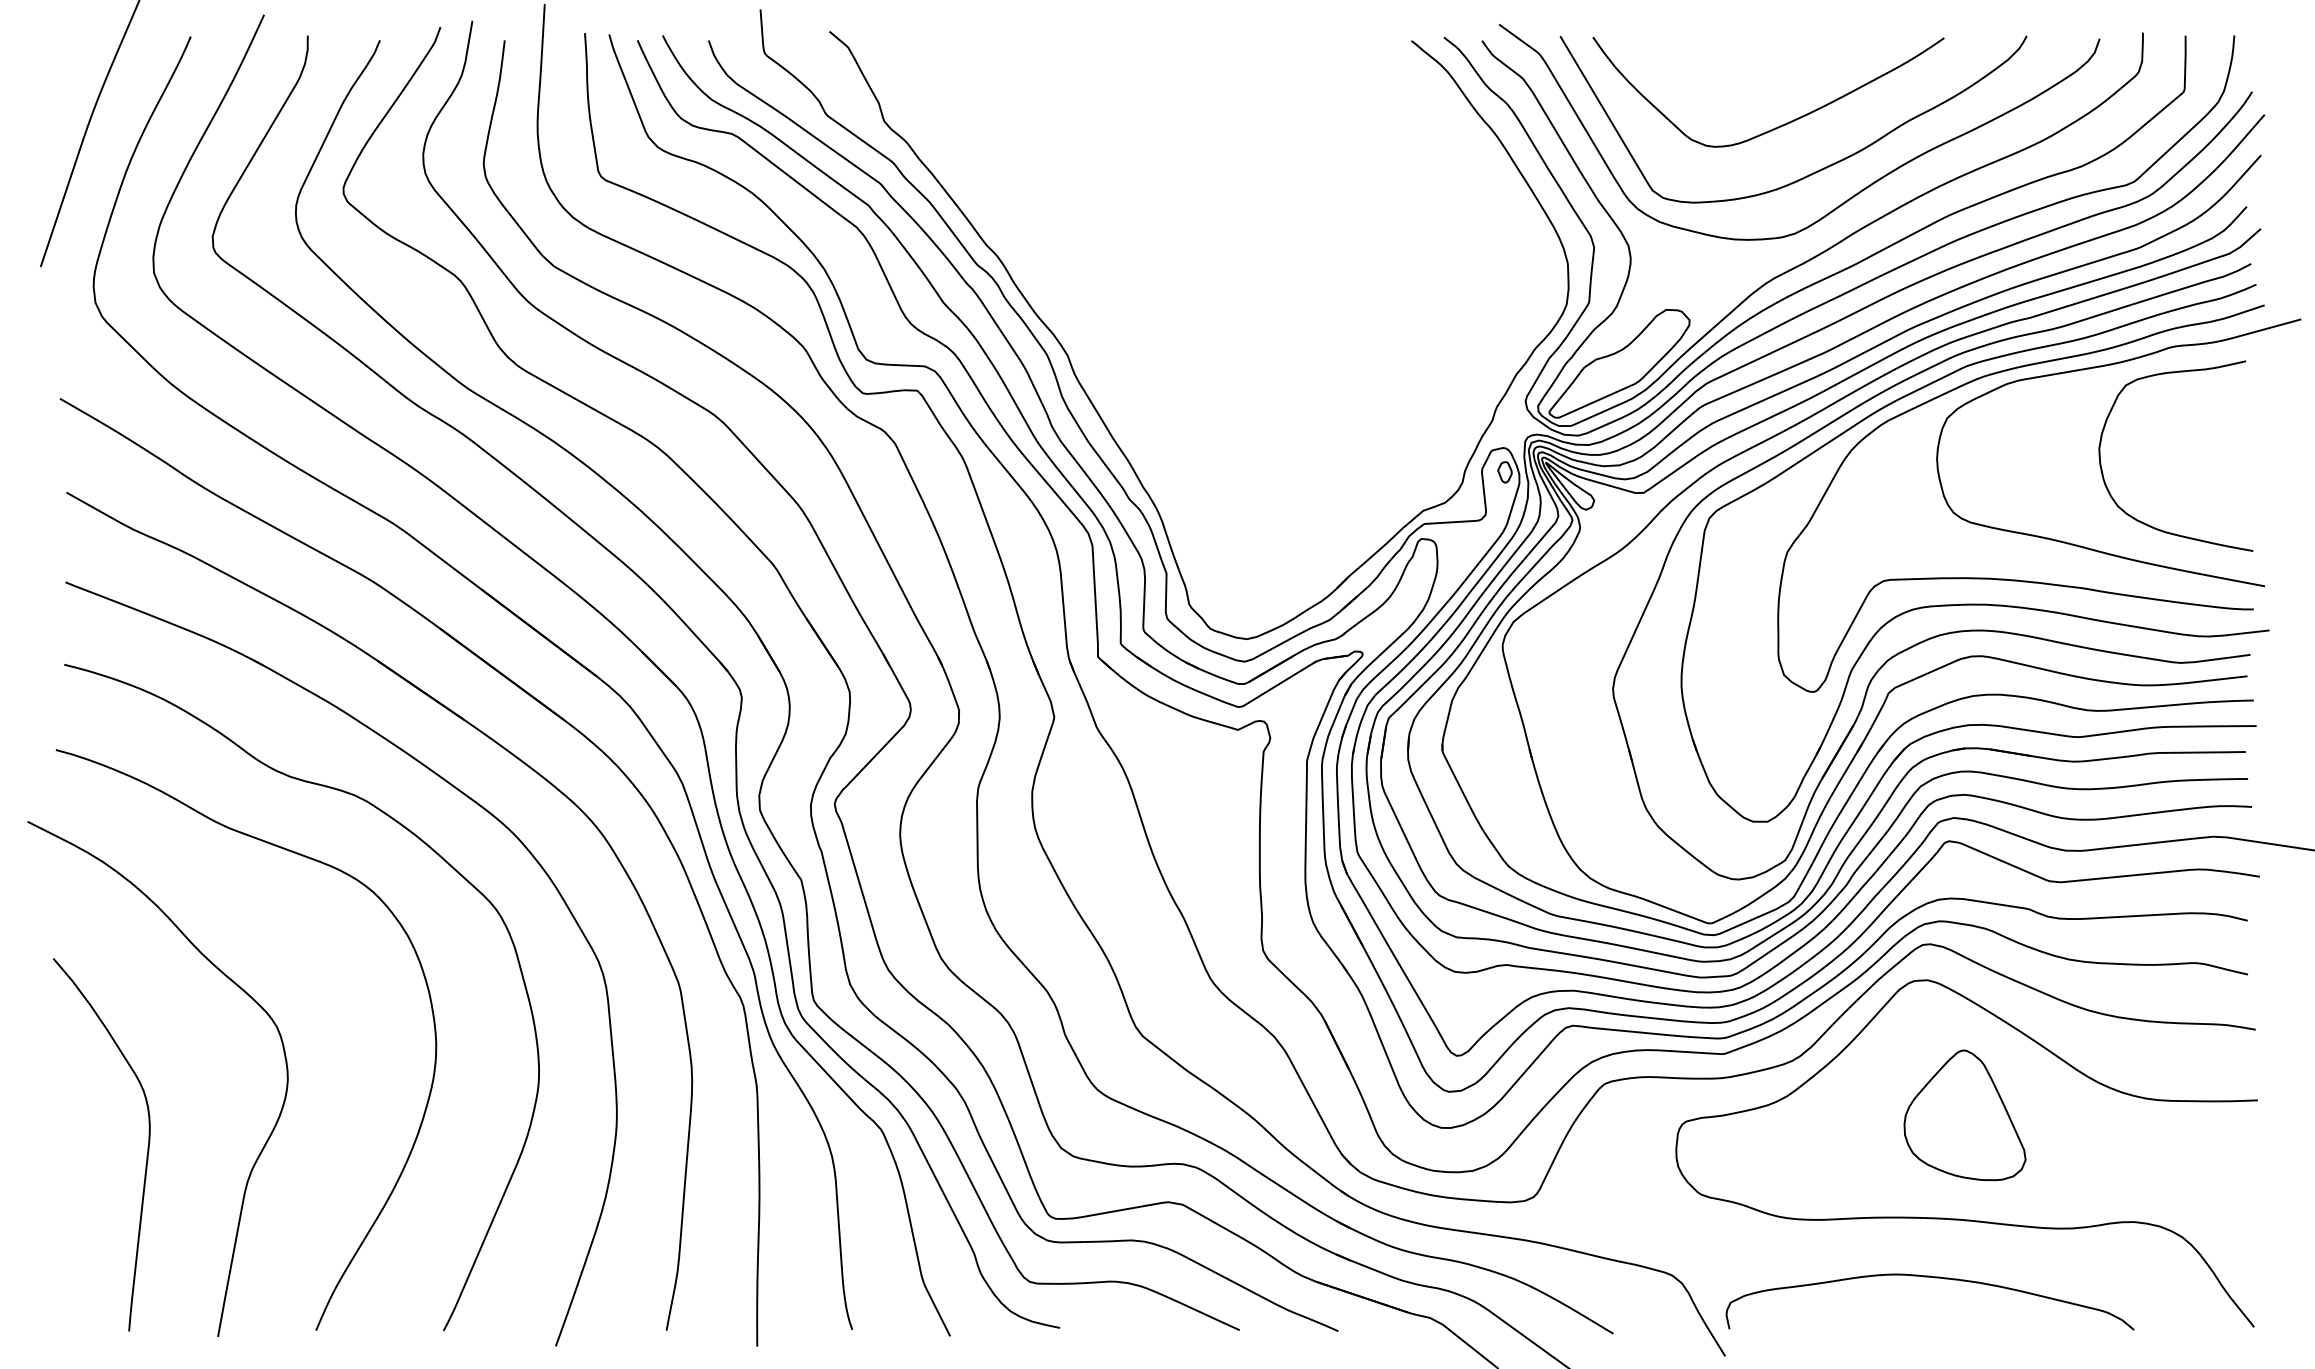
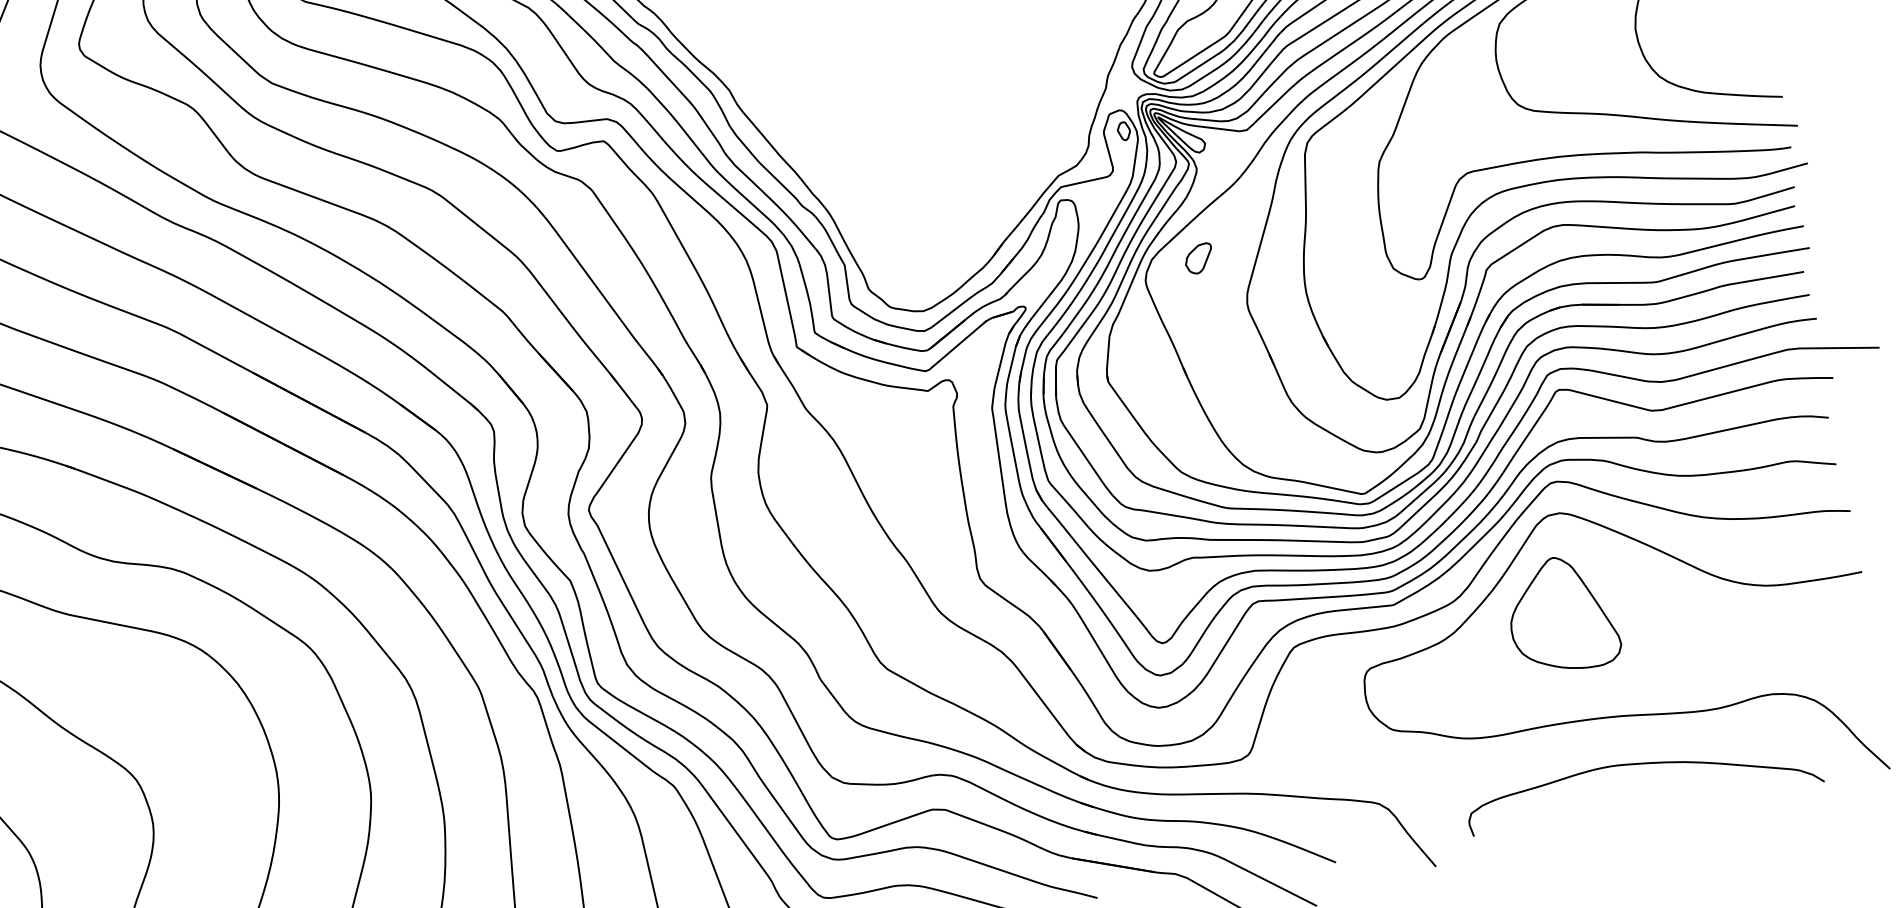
part: (1566, 629) -> (1198, 258), added
part: (1964, 1115) -> (1562, 614), moved
curve: (1934, 1278) -> (1644, 764), moved

